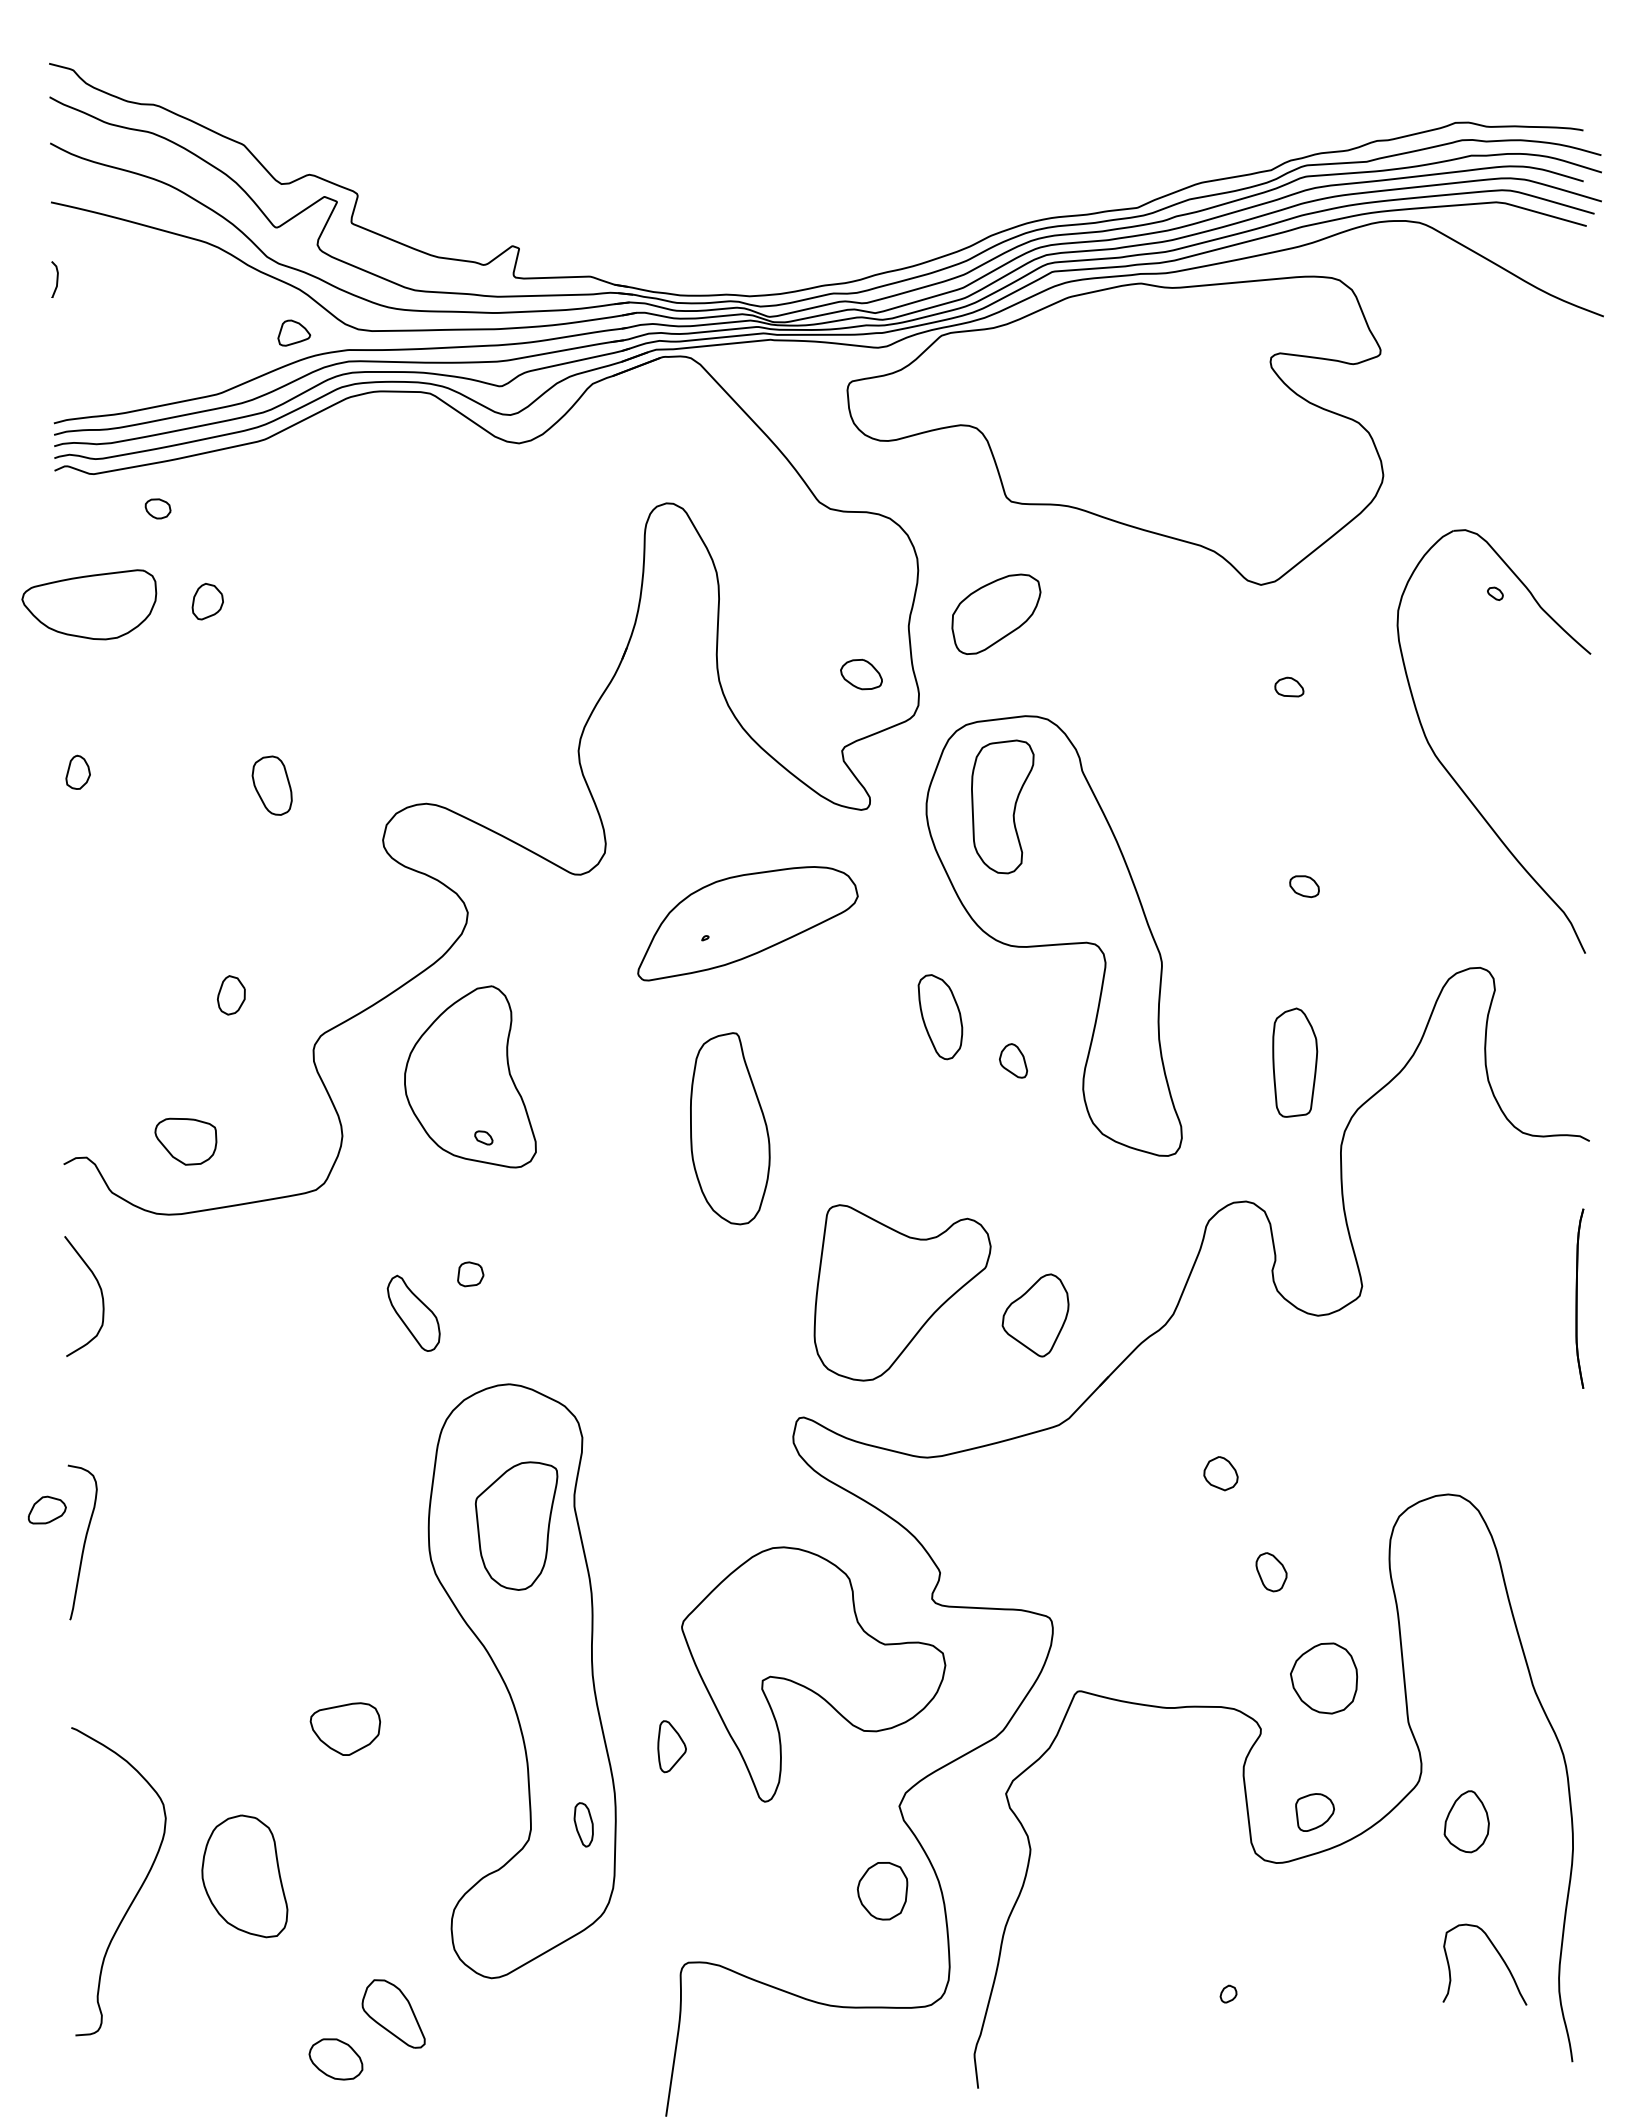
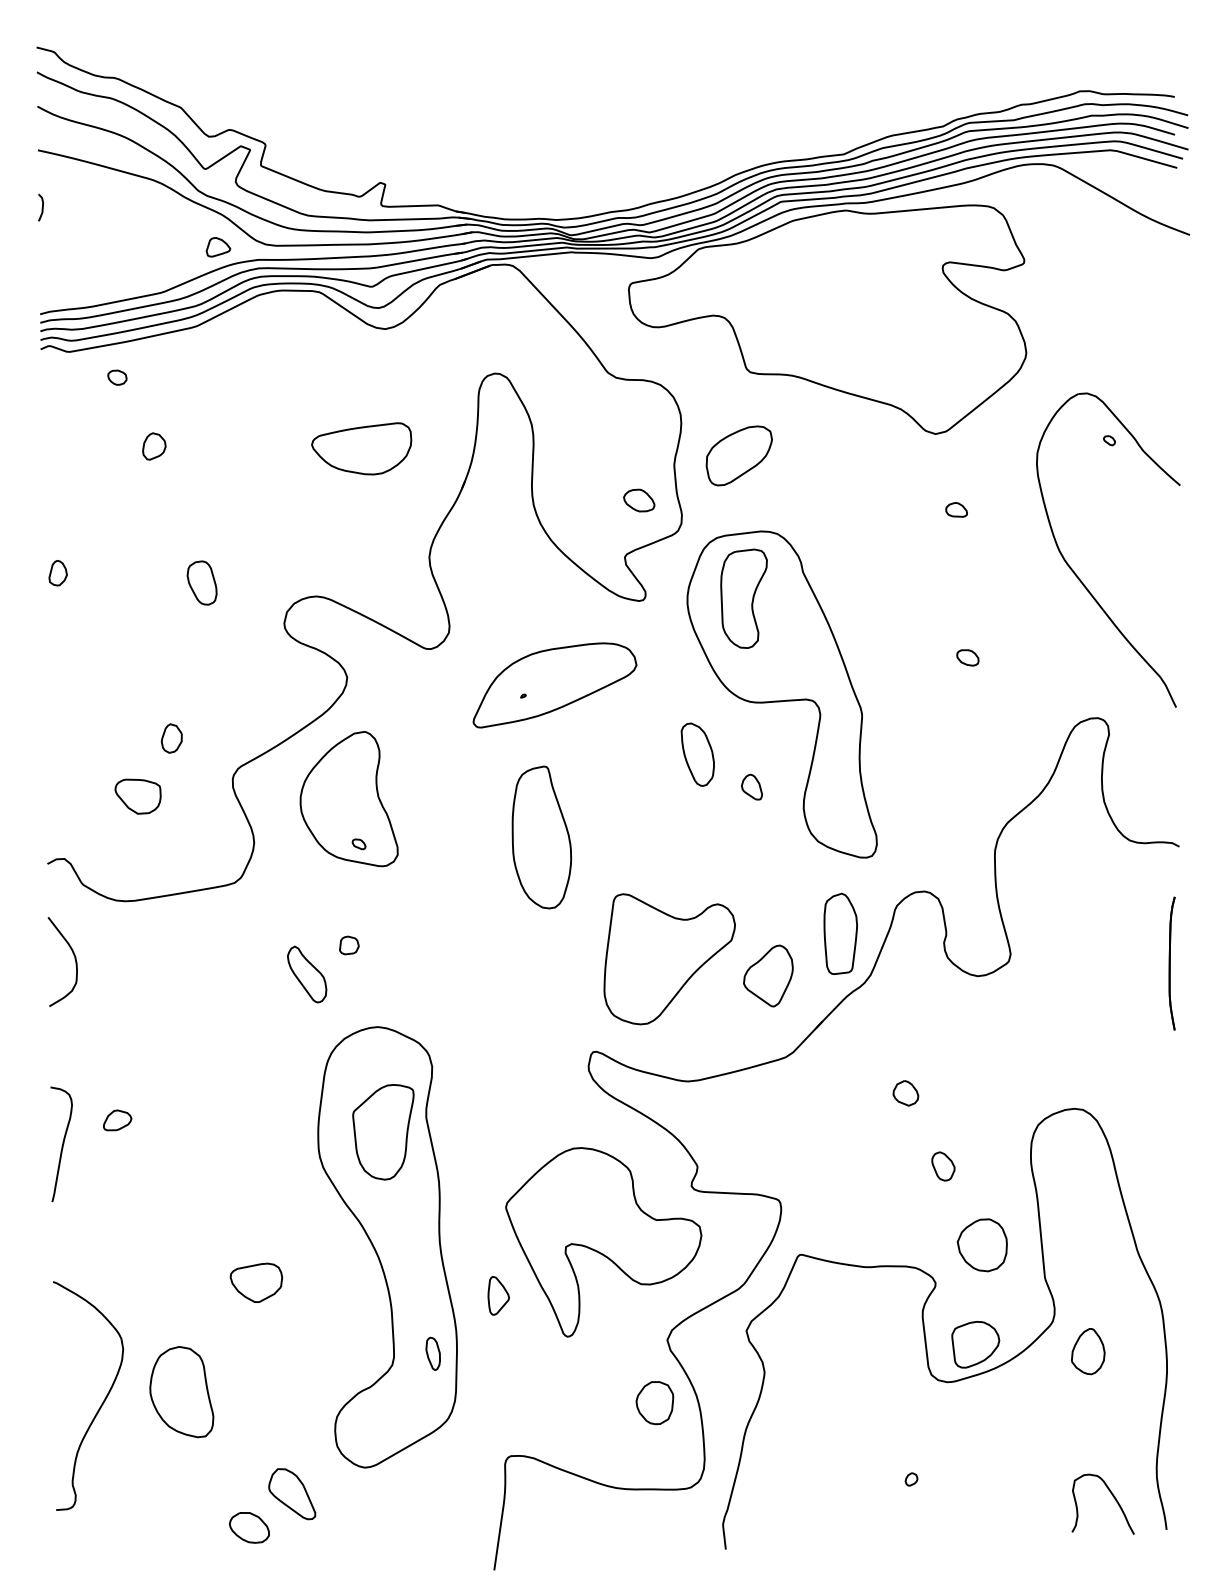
part: (89, 604) -> (361, 448), moved
part: (1295, 1062) -> (841, 933), moved
part: (185, 1141) -> (137, 796), moved
part: (47, 1509) -> (117, 1119), moved
part: (1314, 1812) -> (975, 1344), size x1.67
curve: (1499, 1956) -> (1114, 1498), moved

